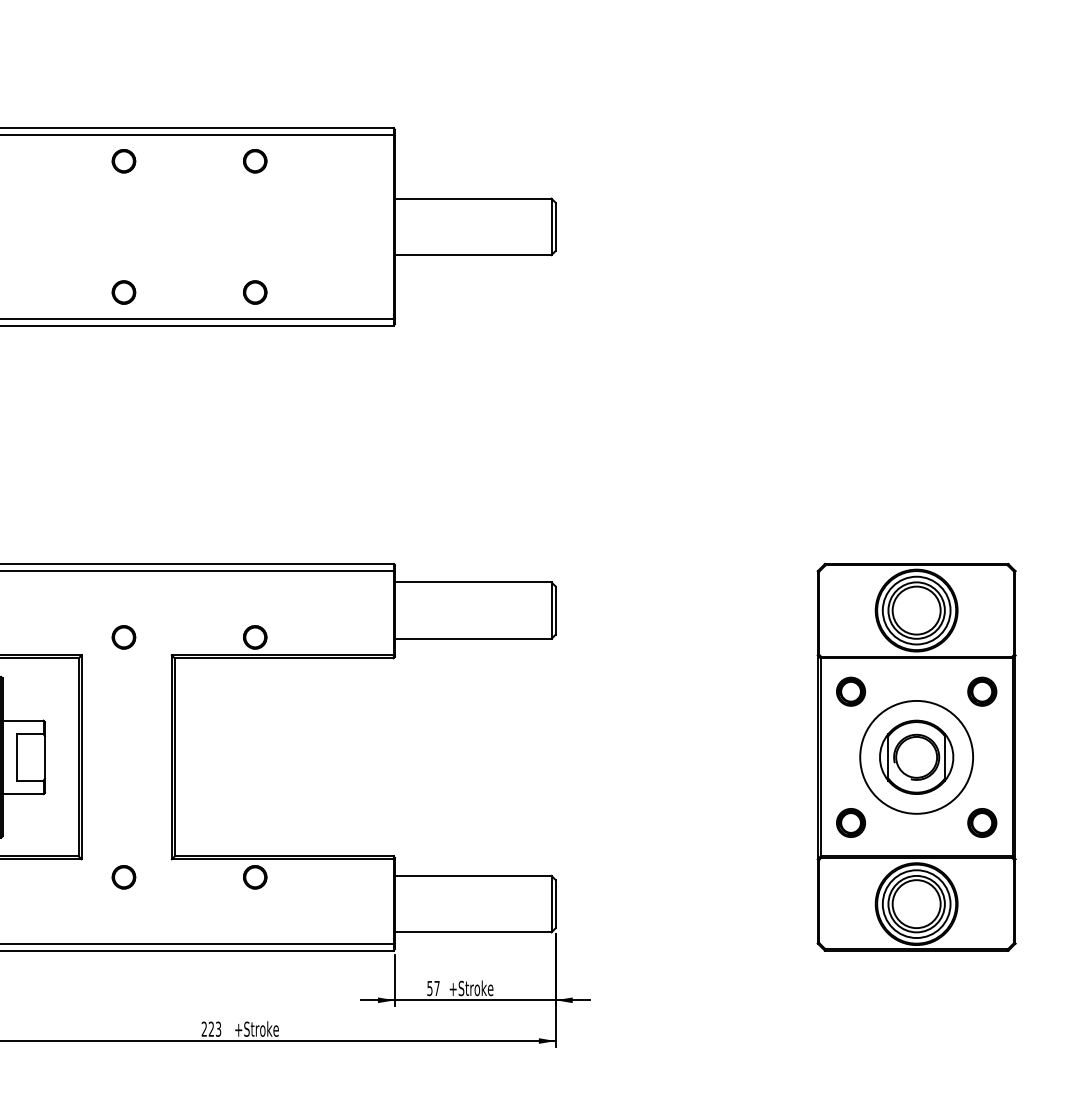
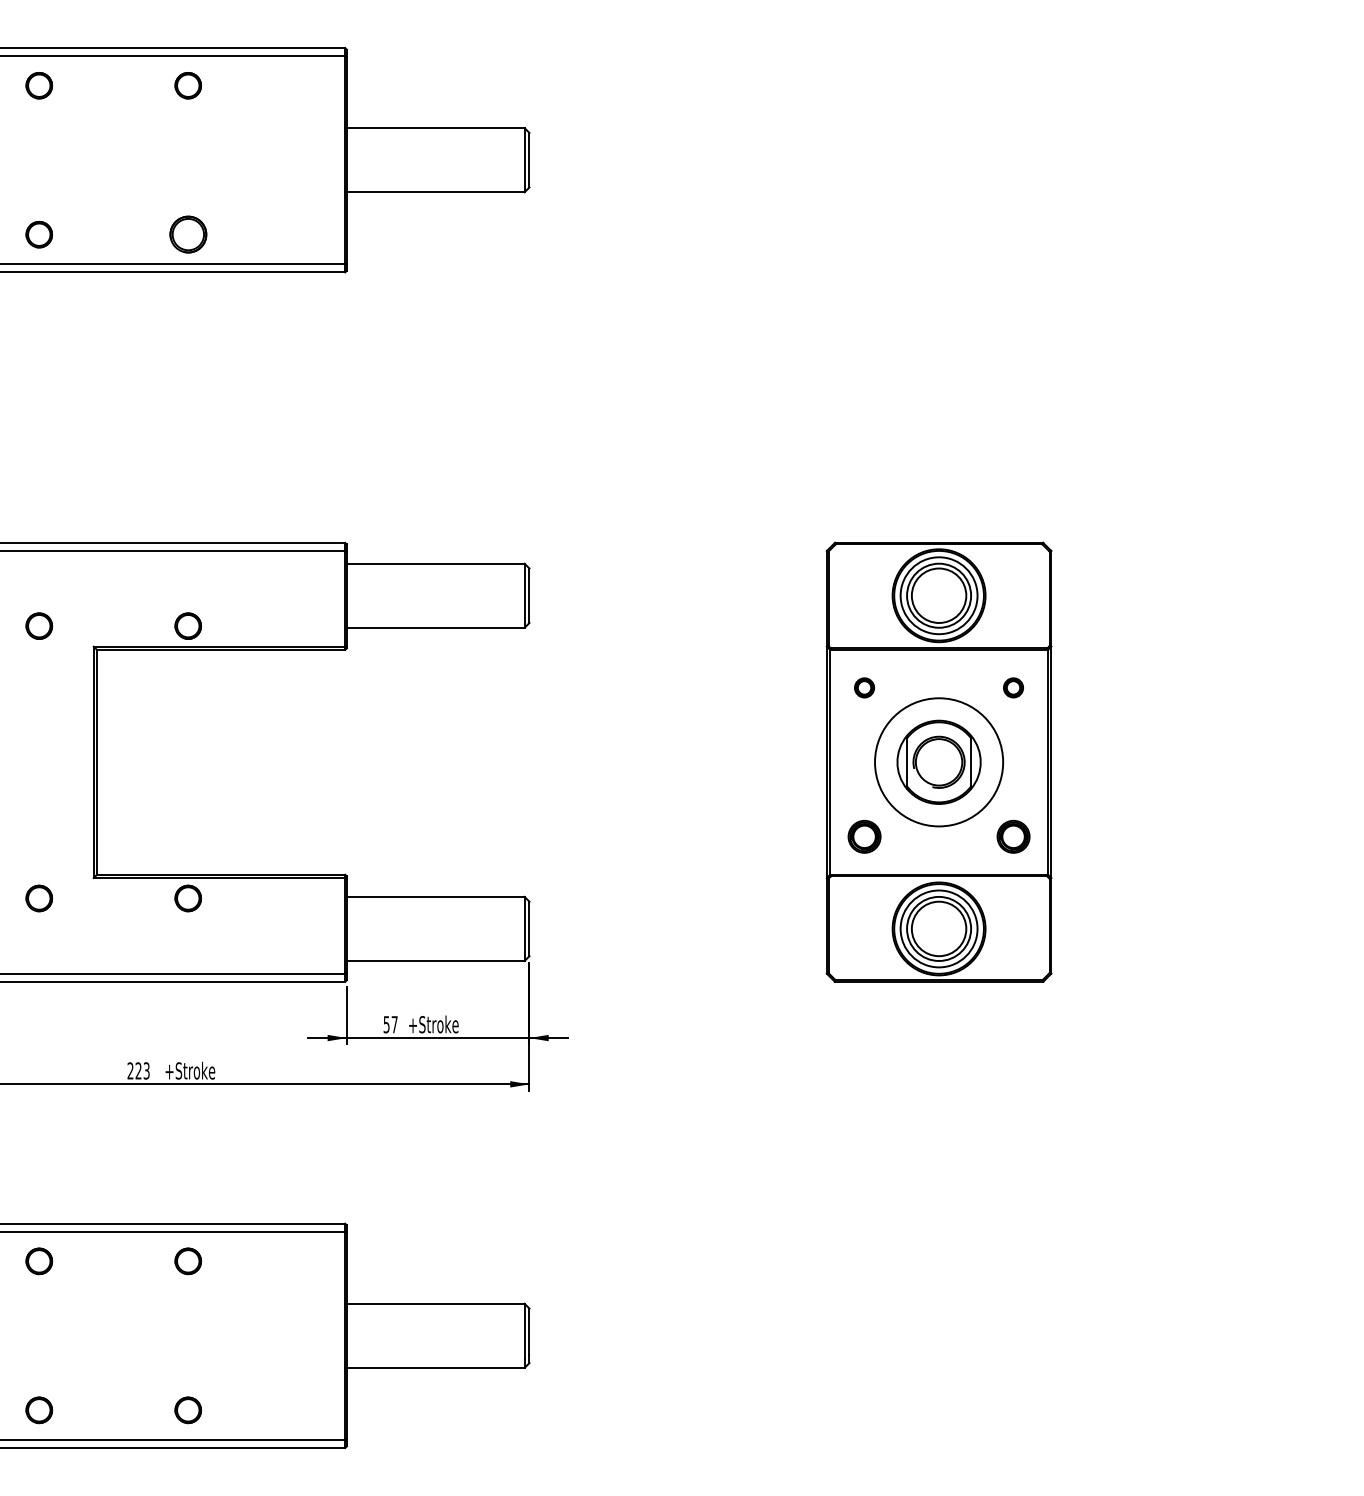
part: (254, 292) -> (187, 234), size x1.4
part: (850, 691) -> (864, 687), size x0.6
part: (982, 691) -> (1013, 687), size x0.6

